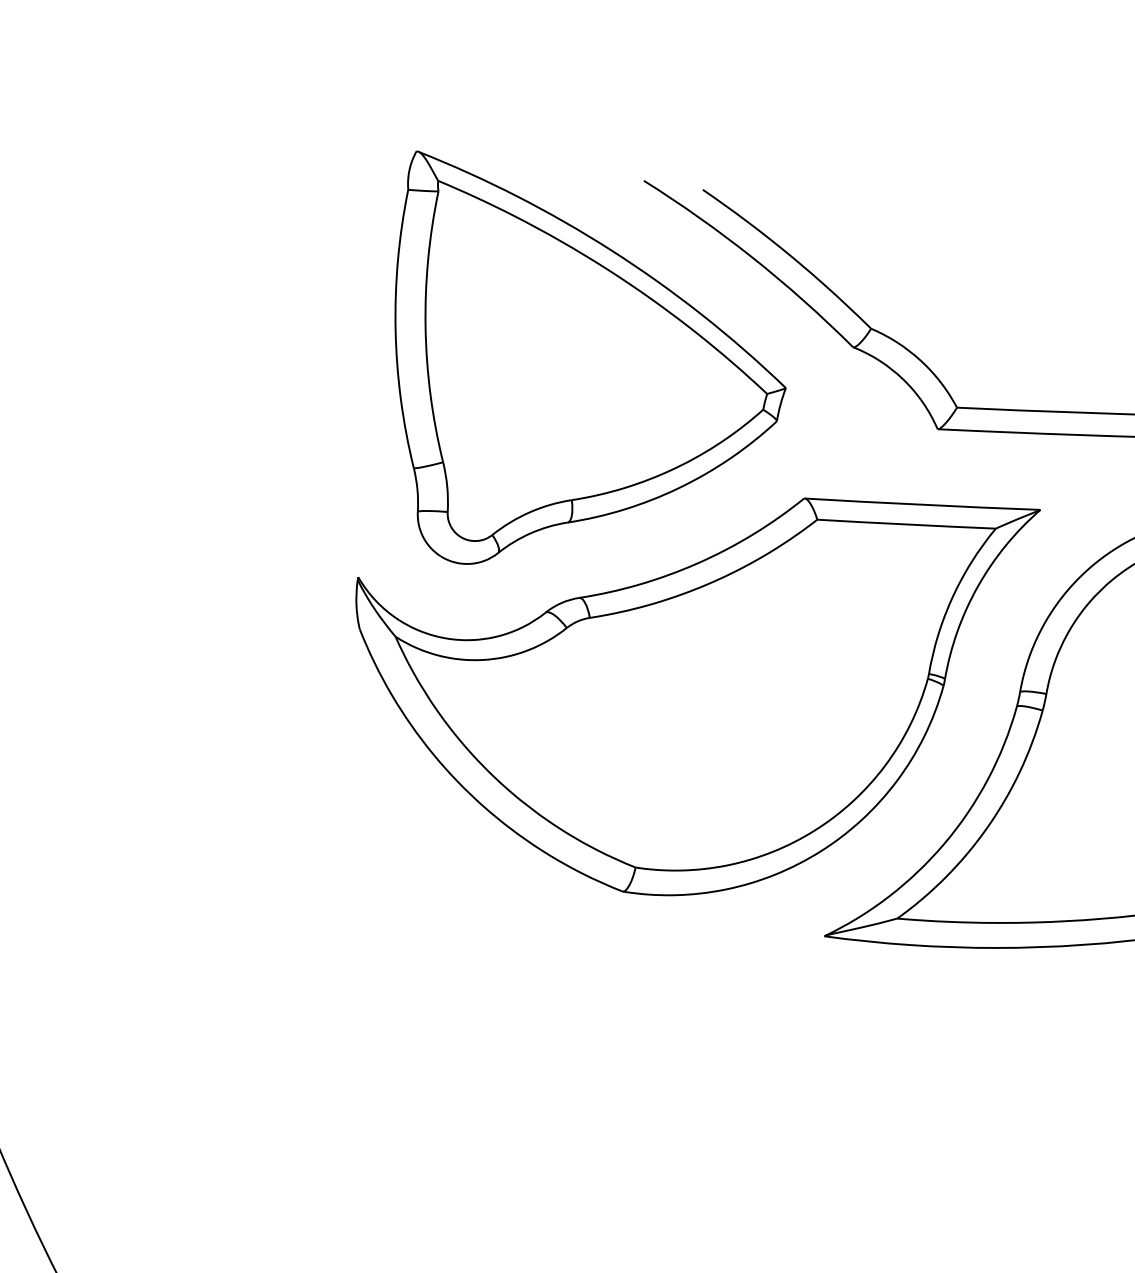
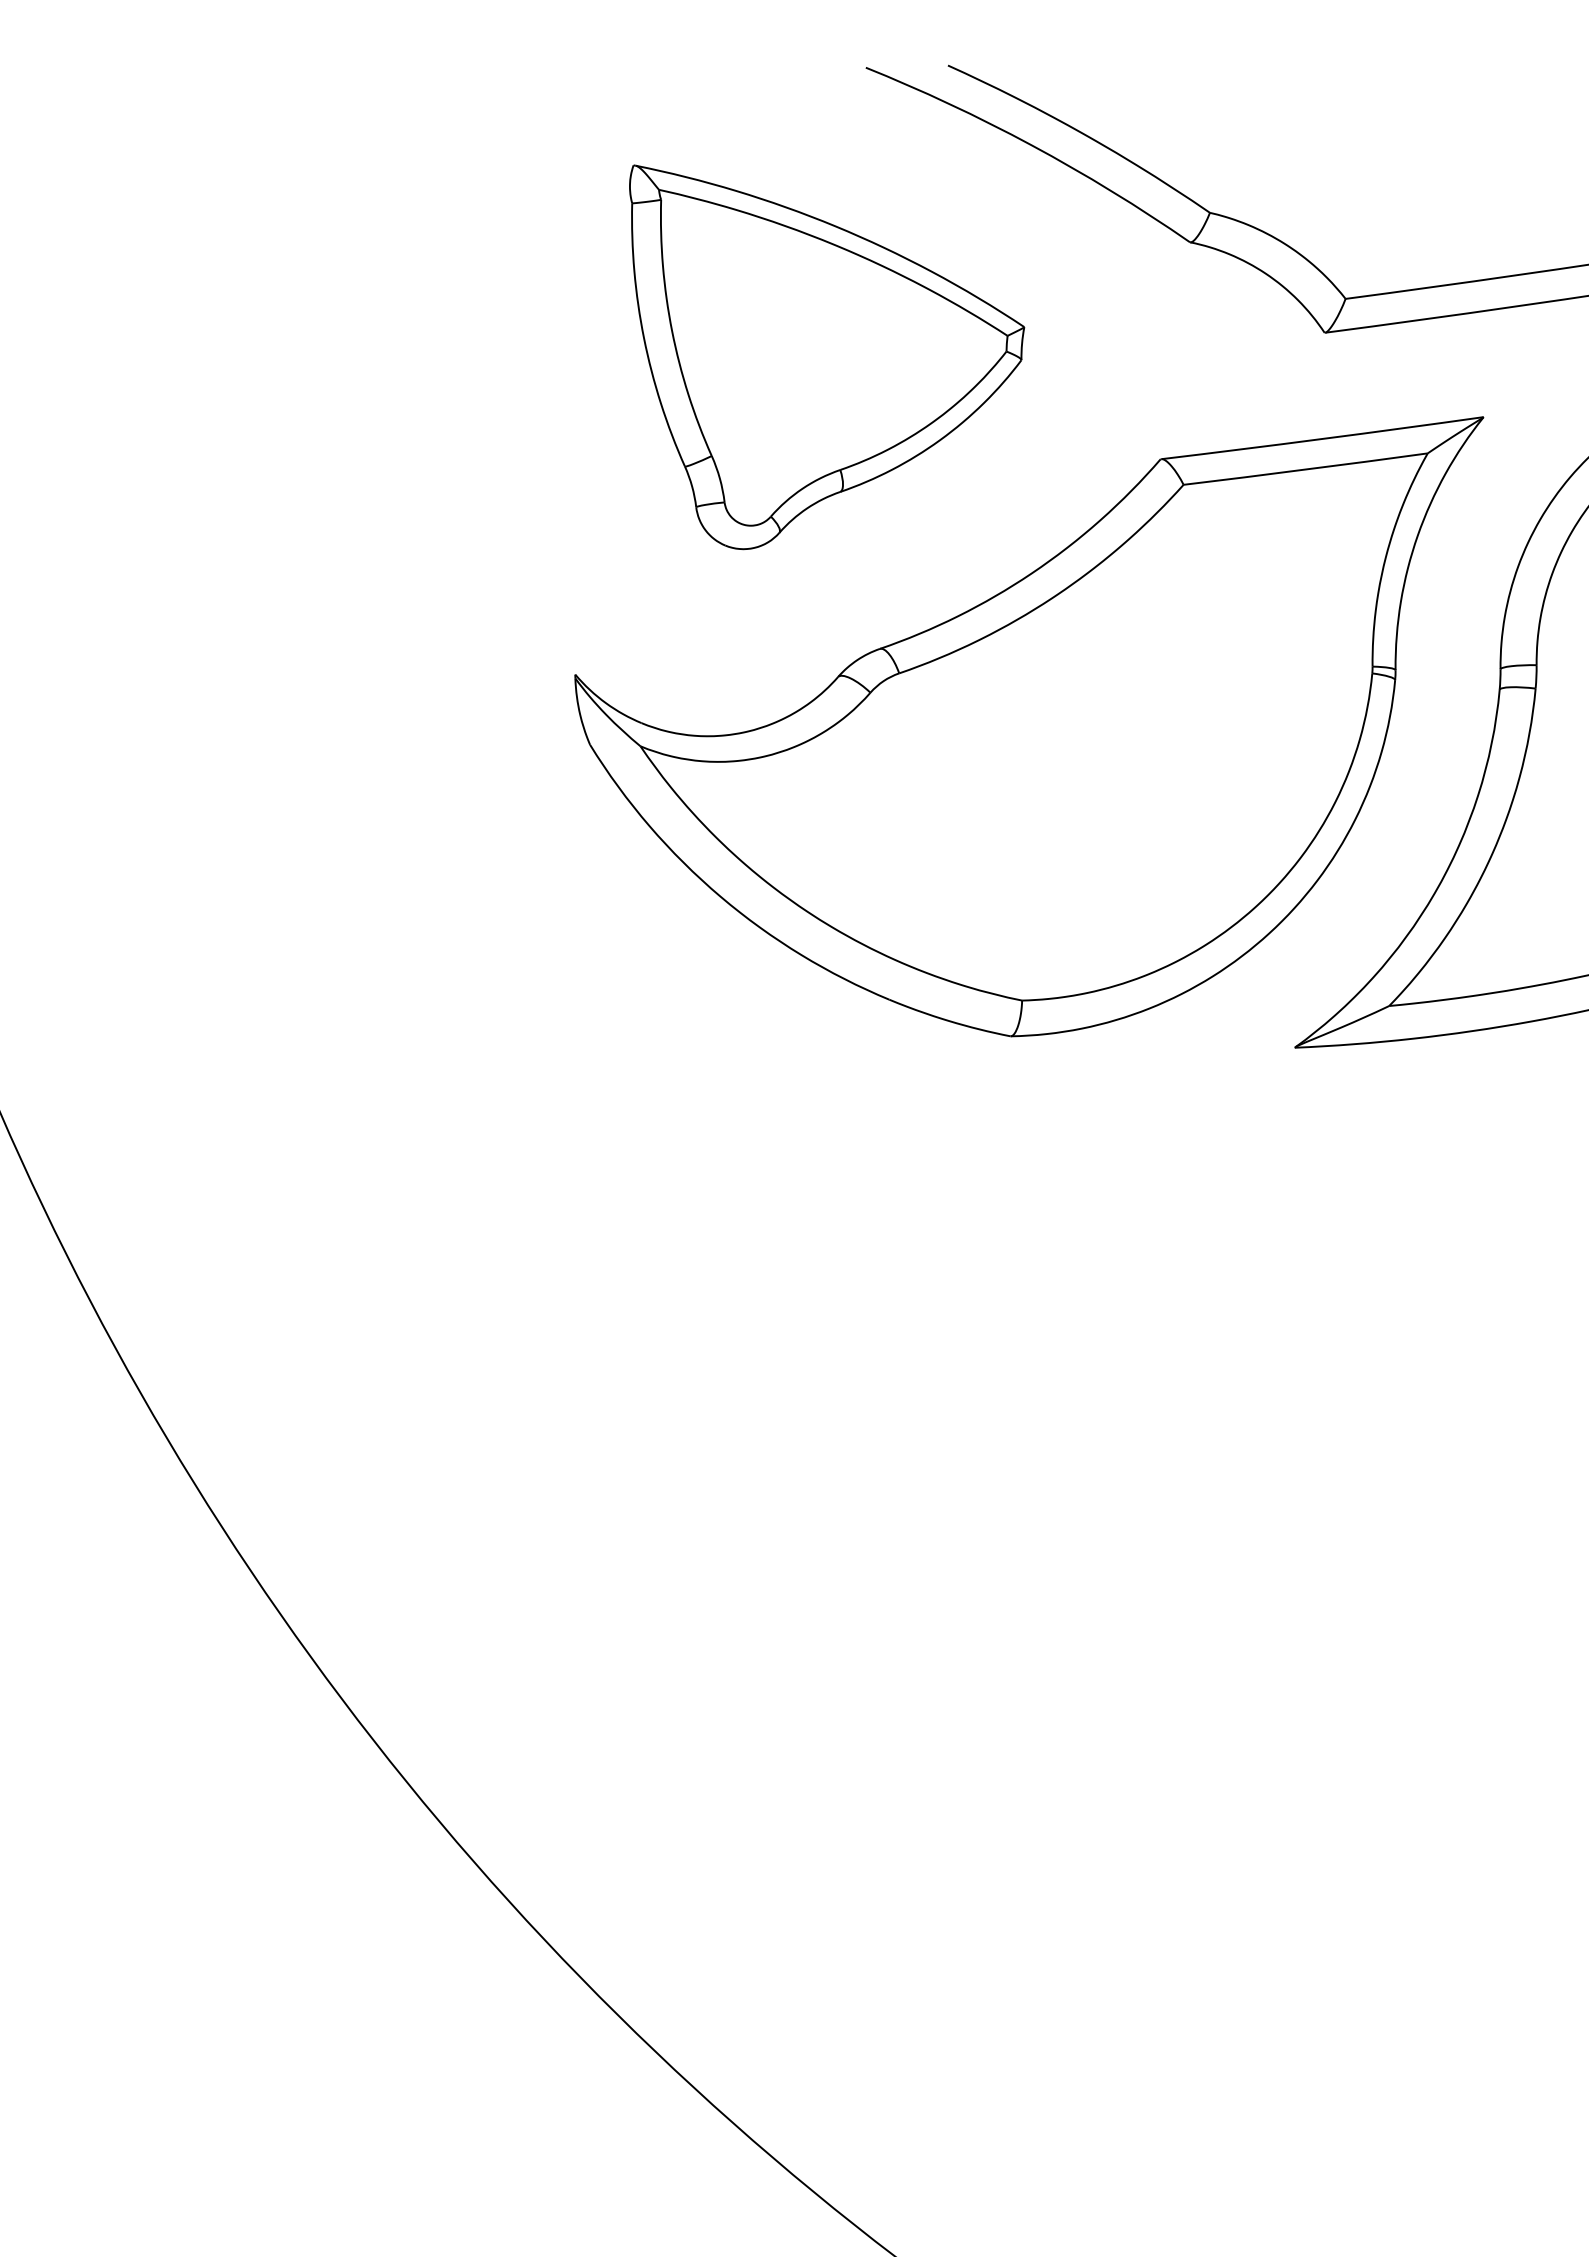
part: (578, 382) -> (826, 357), size x0.7

